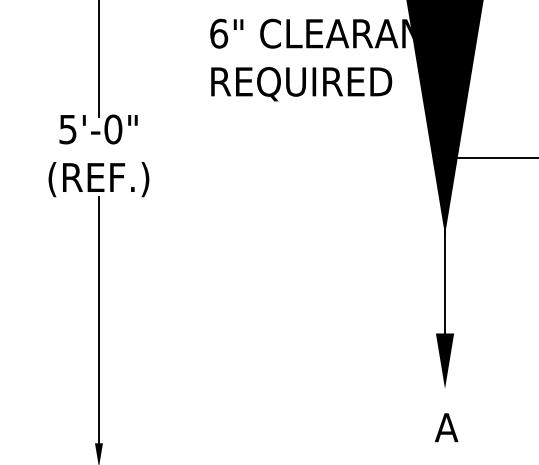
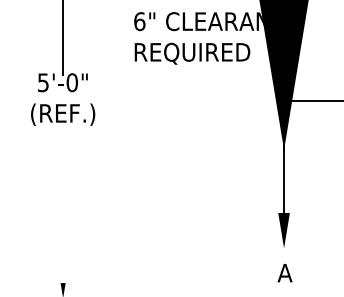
line: (99, 320) -> (63, 204), removed

